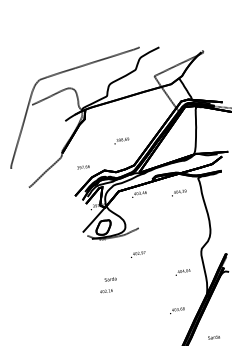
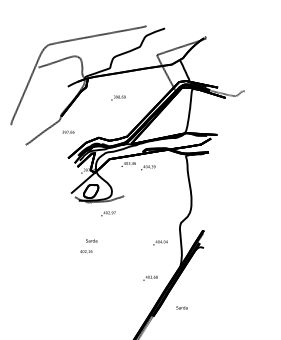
text: (121, 140) -> (118, 97), moved
text: (83, 166) -> (68, 131), moved
text: (179, 192) -> (148, 167), moved
text: (138, 254) -> (108, 213), moved

